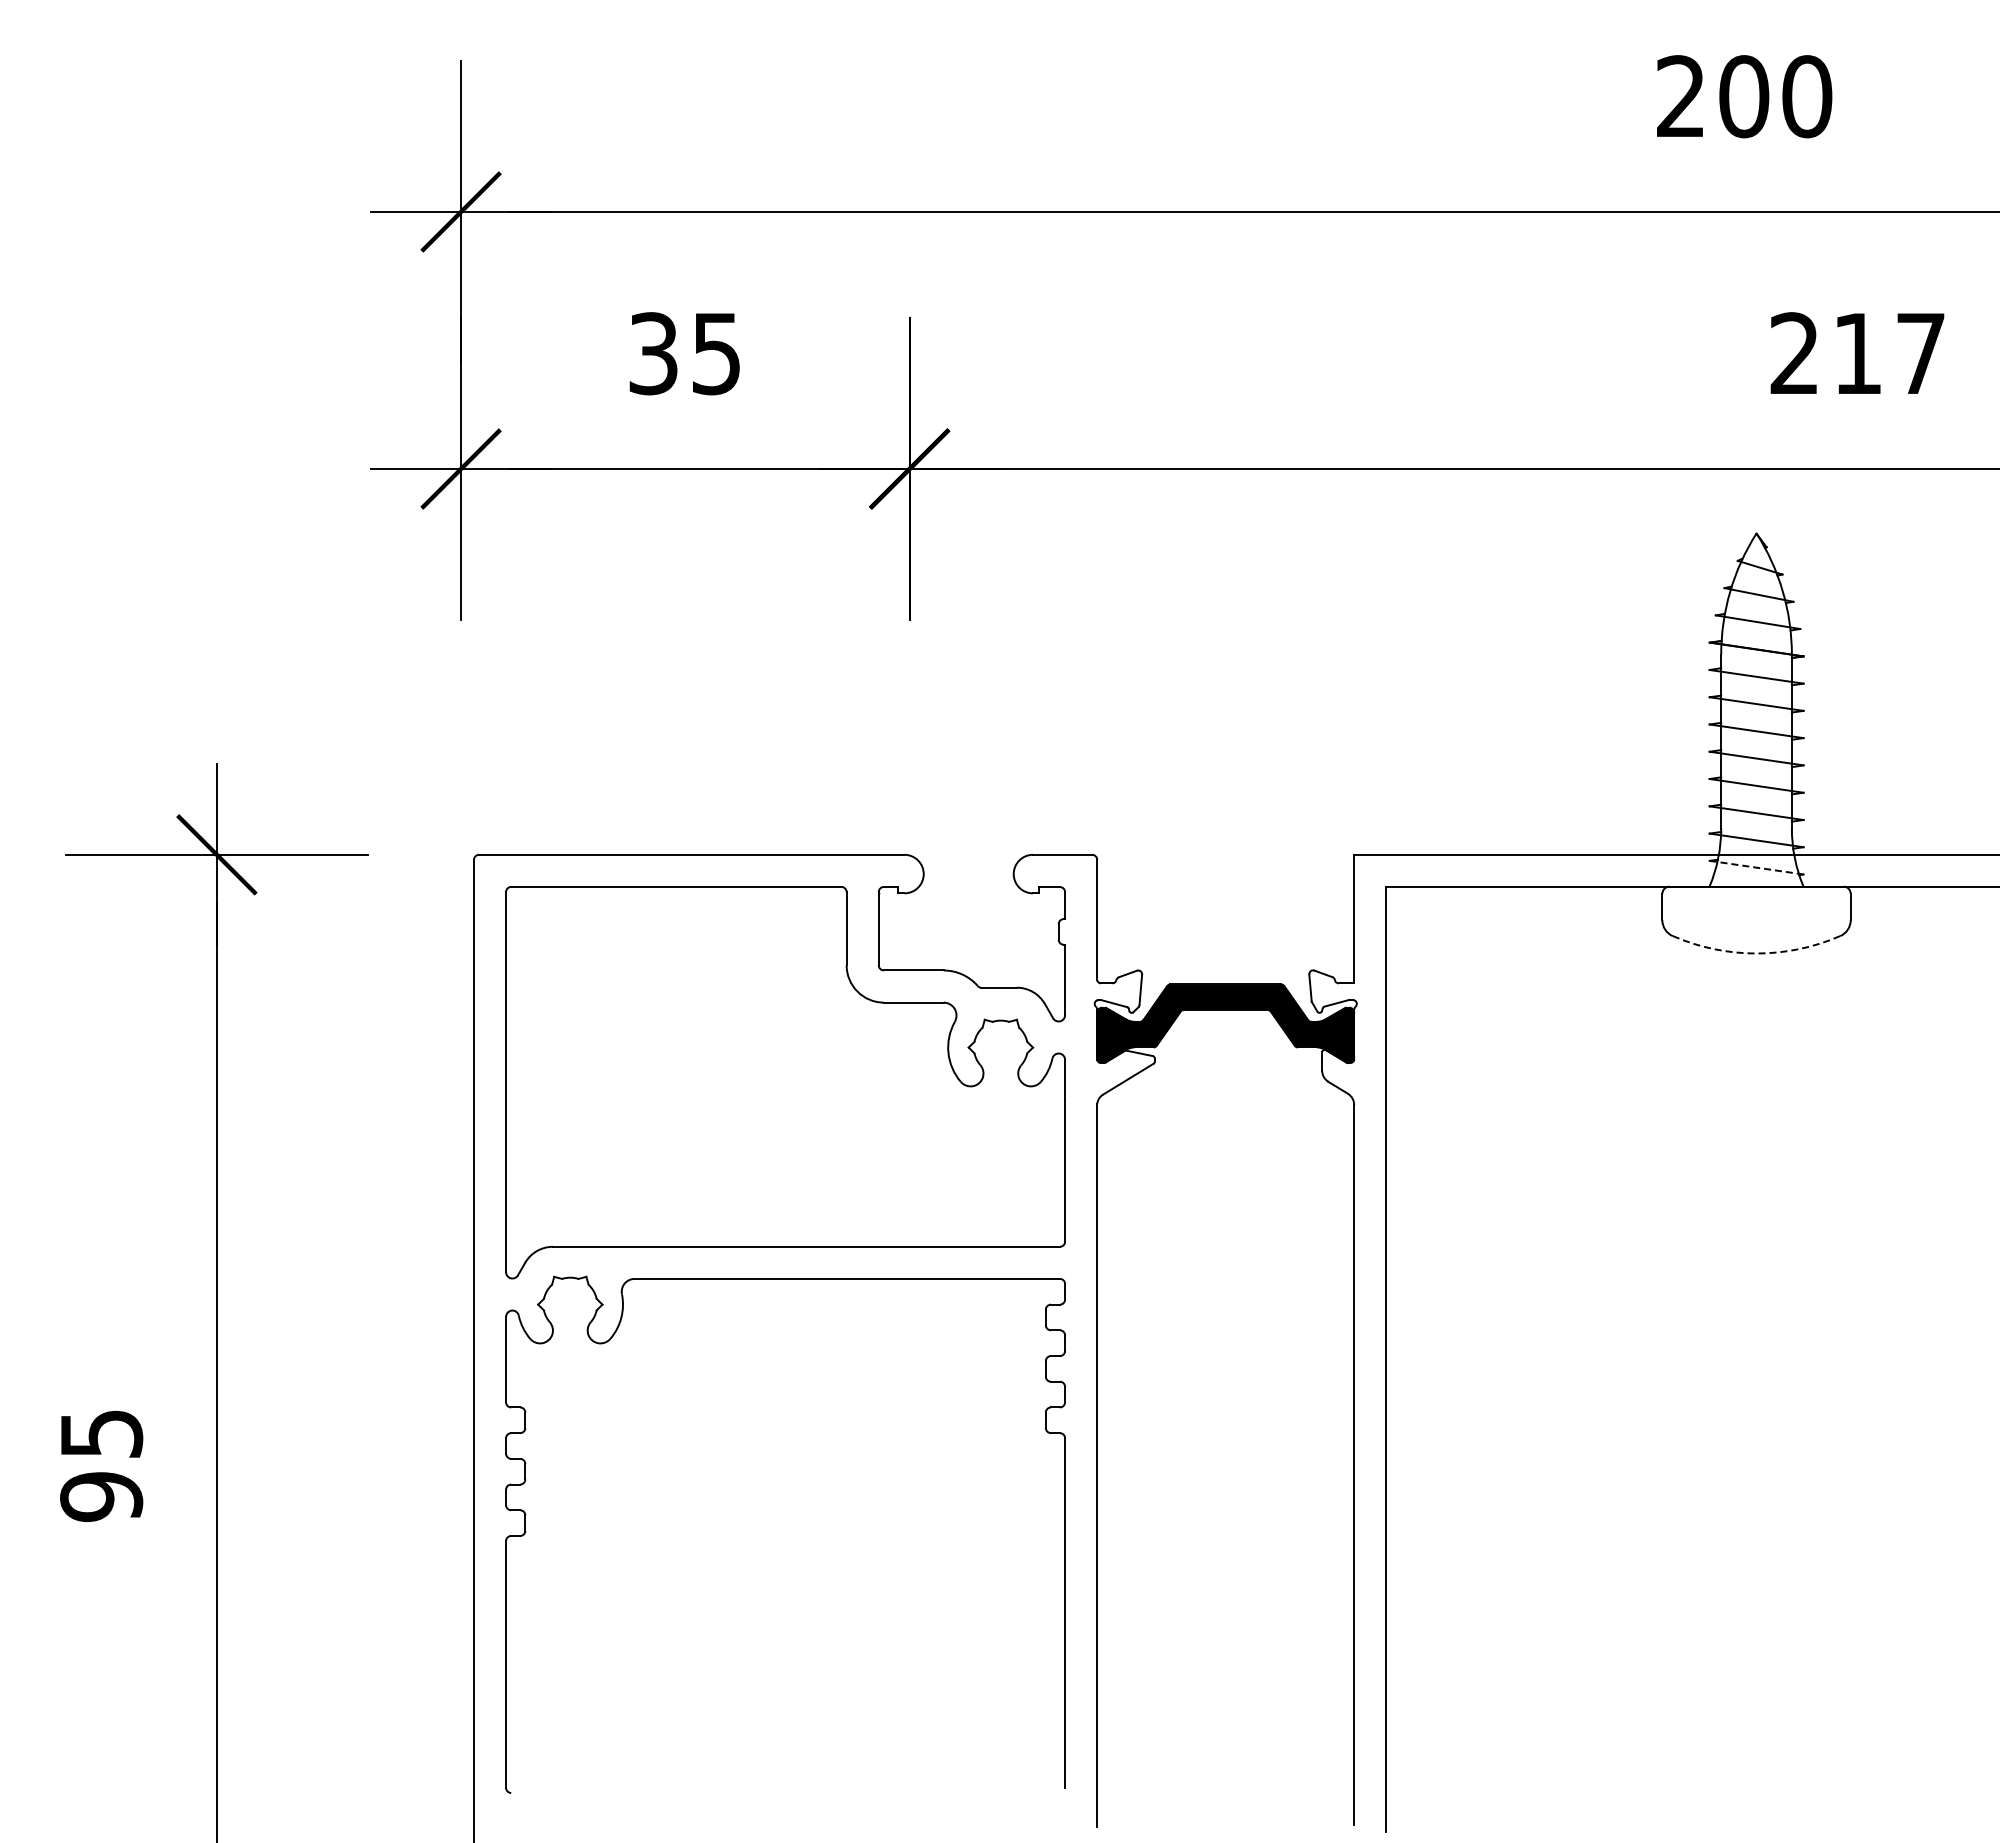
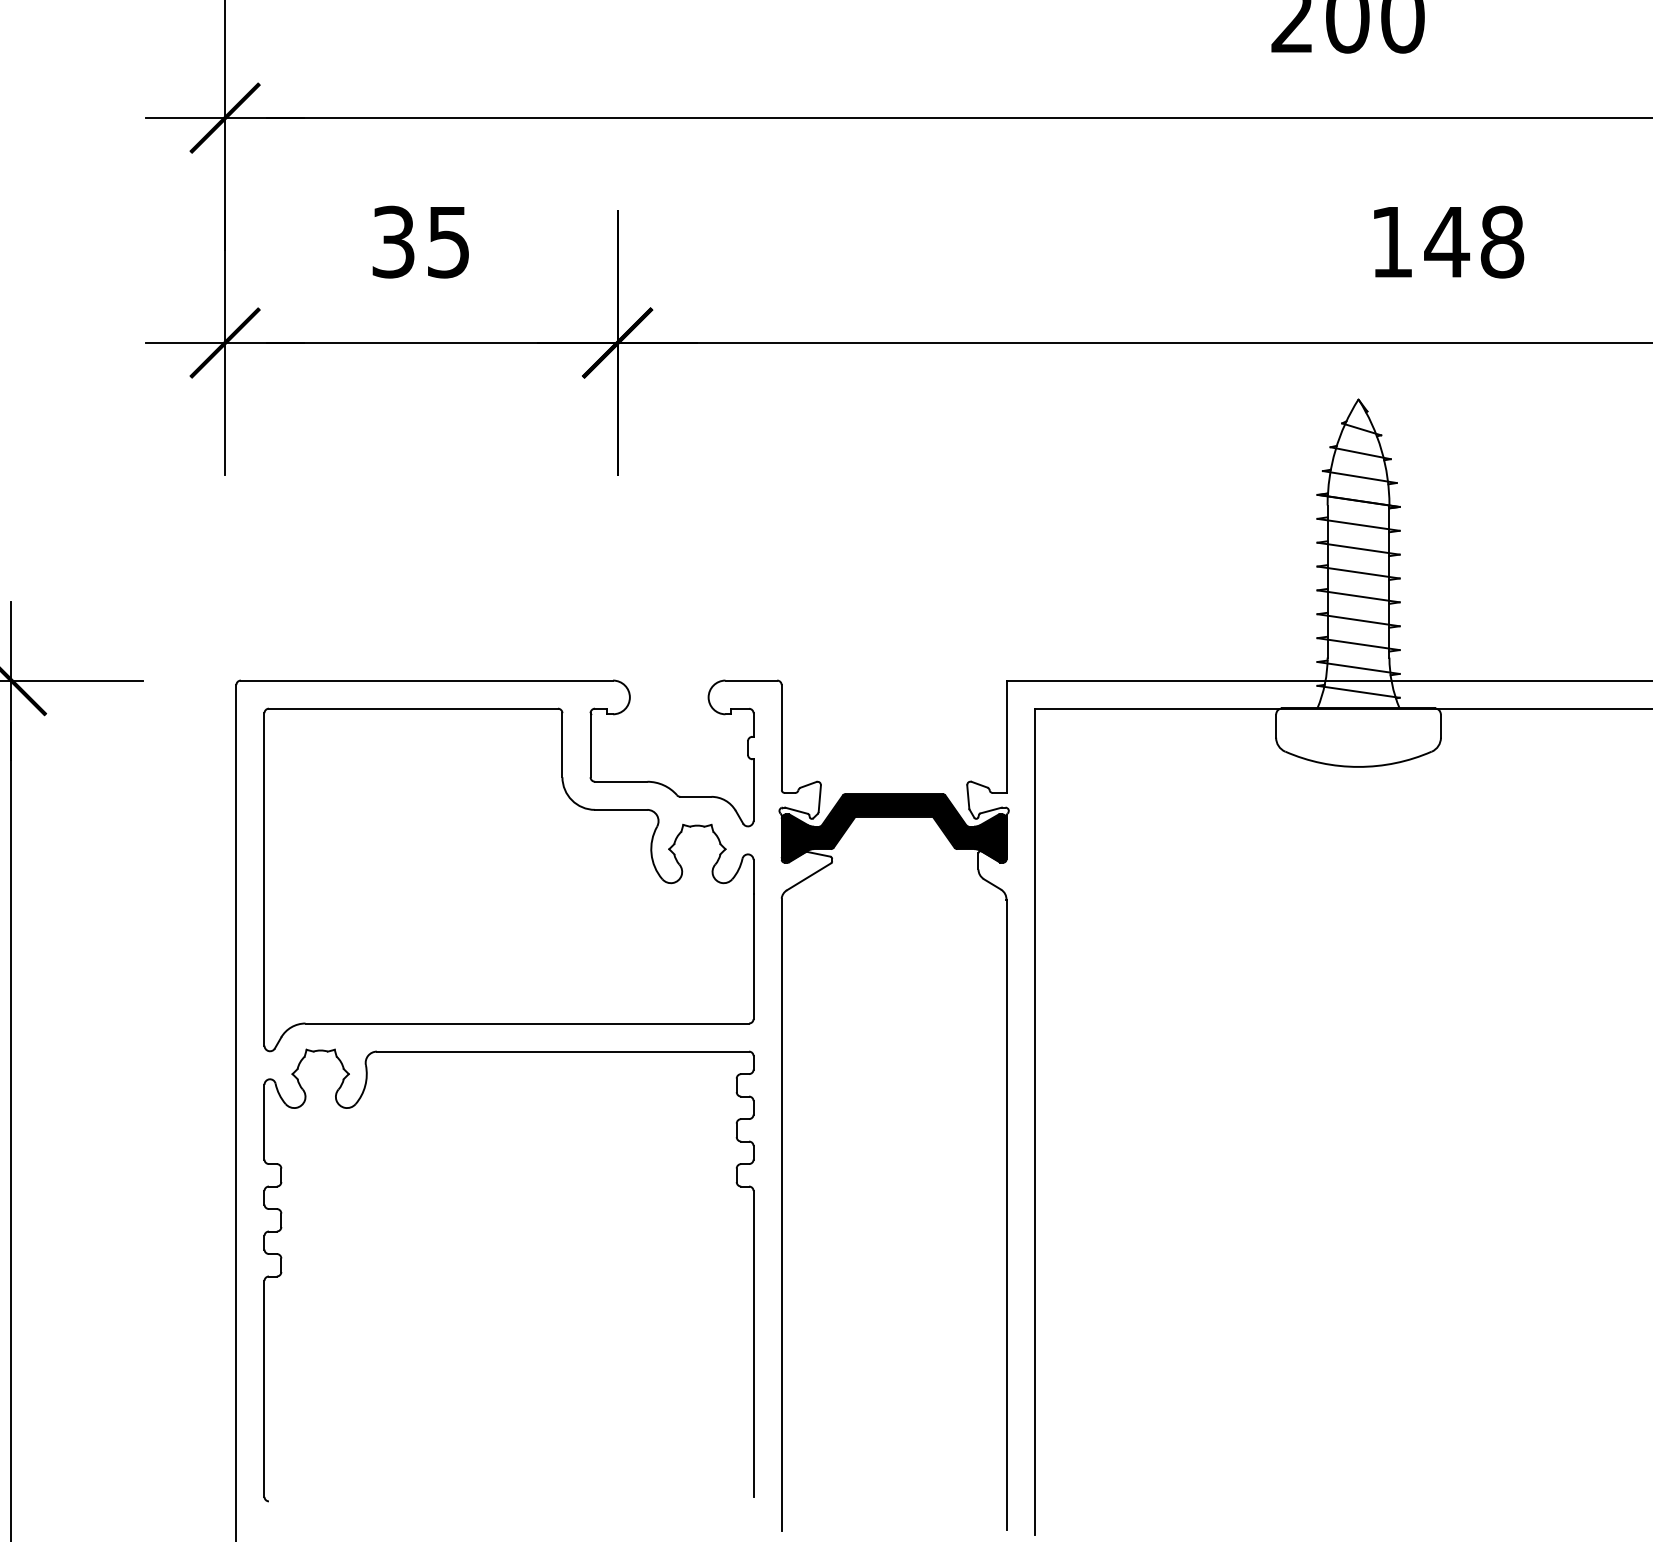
text: (1857, 353) -> (1446, 241), 217 -> 148
line: (1757, 867) -> (1359, 691), dashed -> solid
arc: (1756, 953) -> (1358, 766), dashed -> solid

